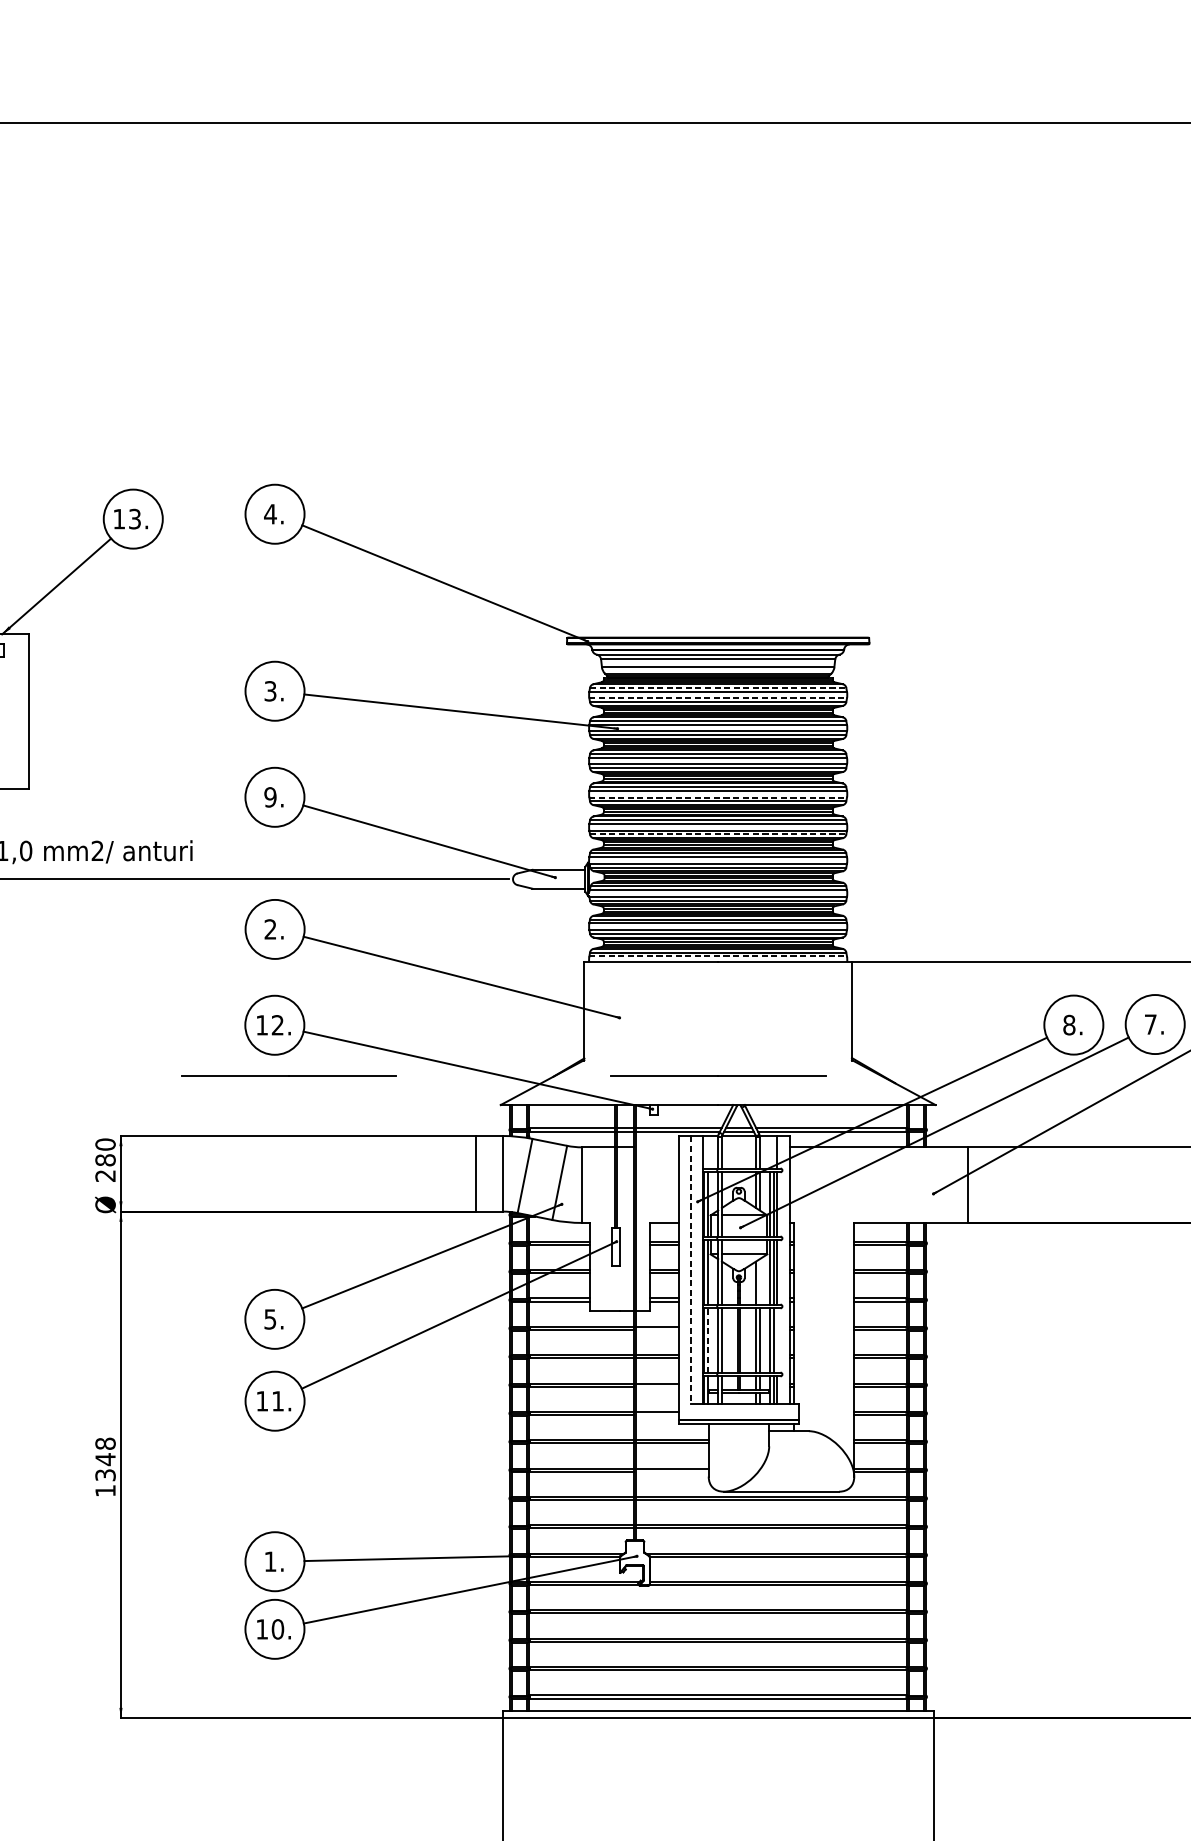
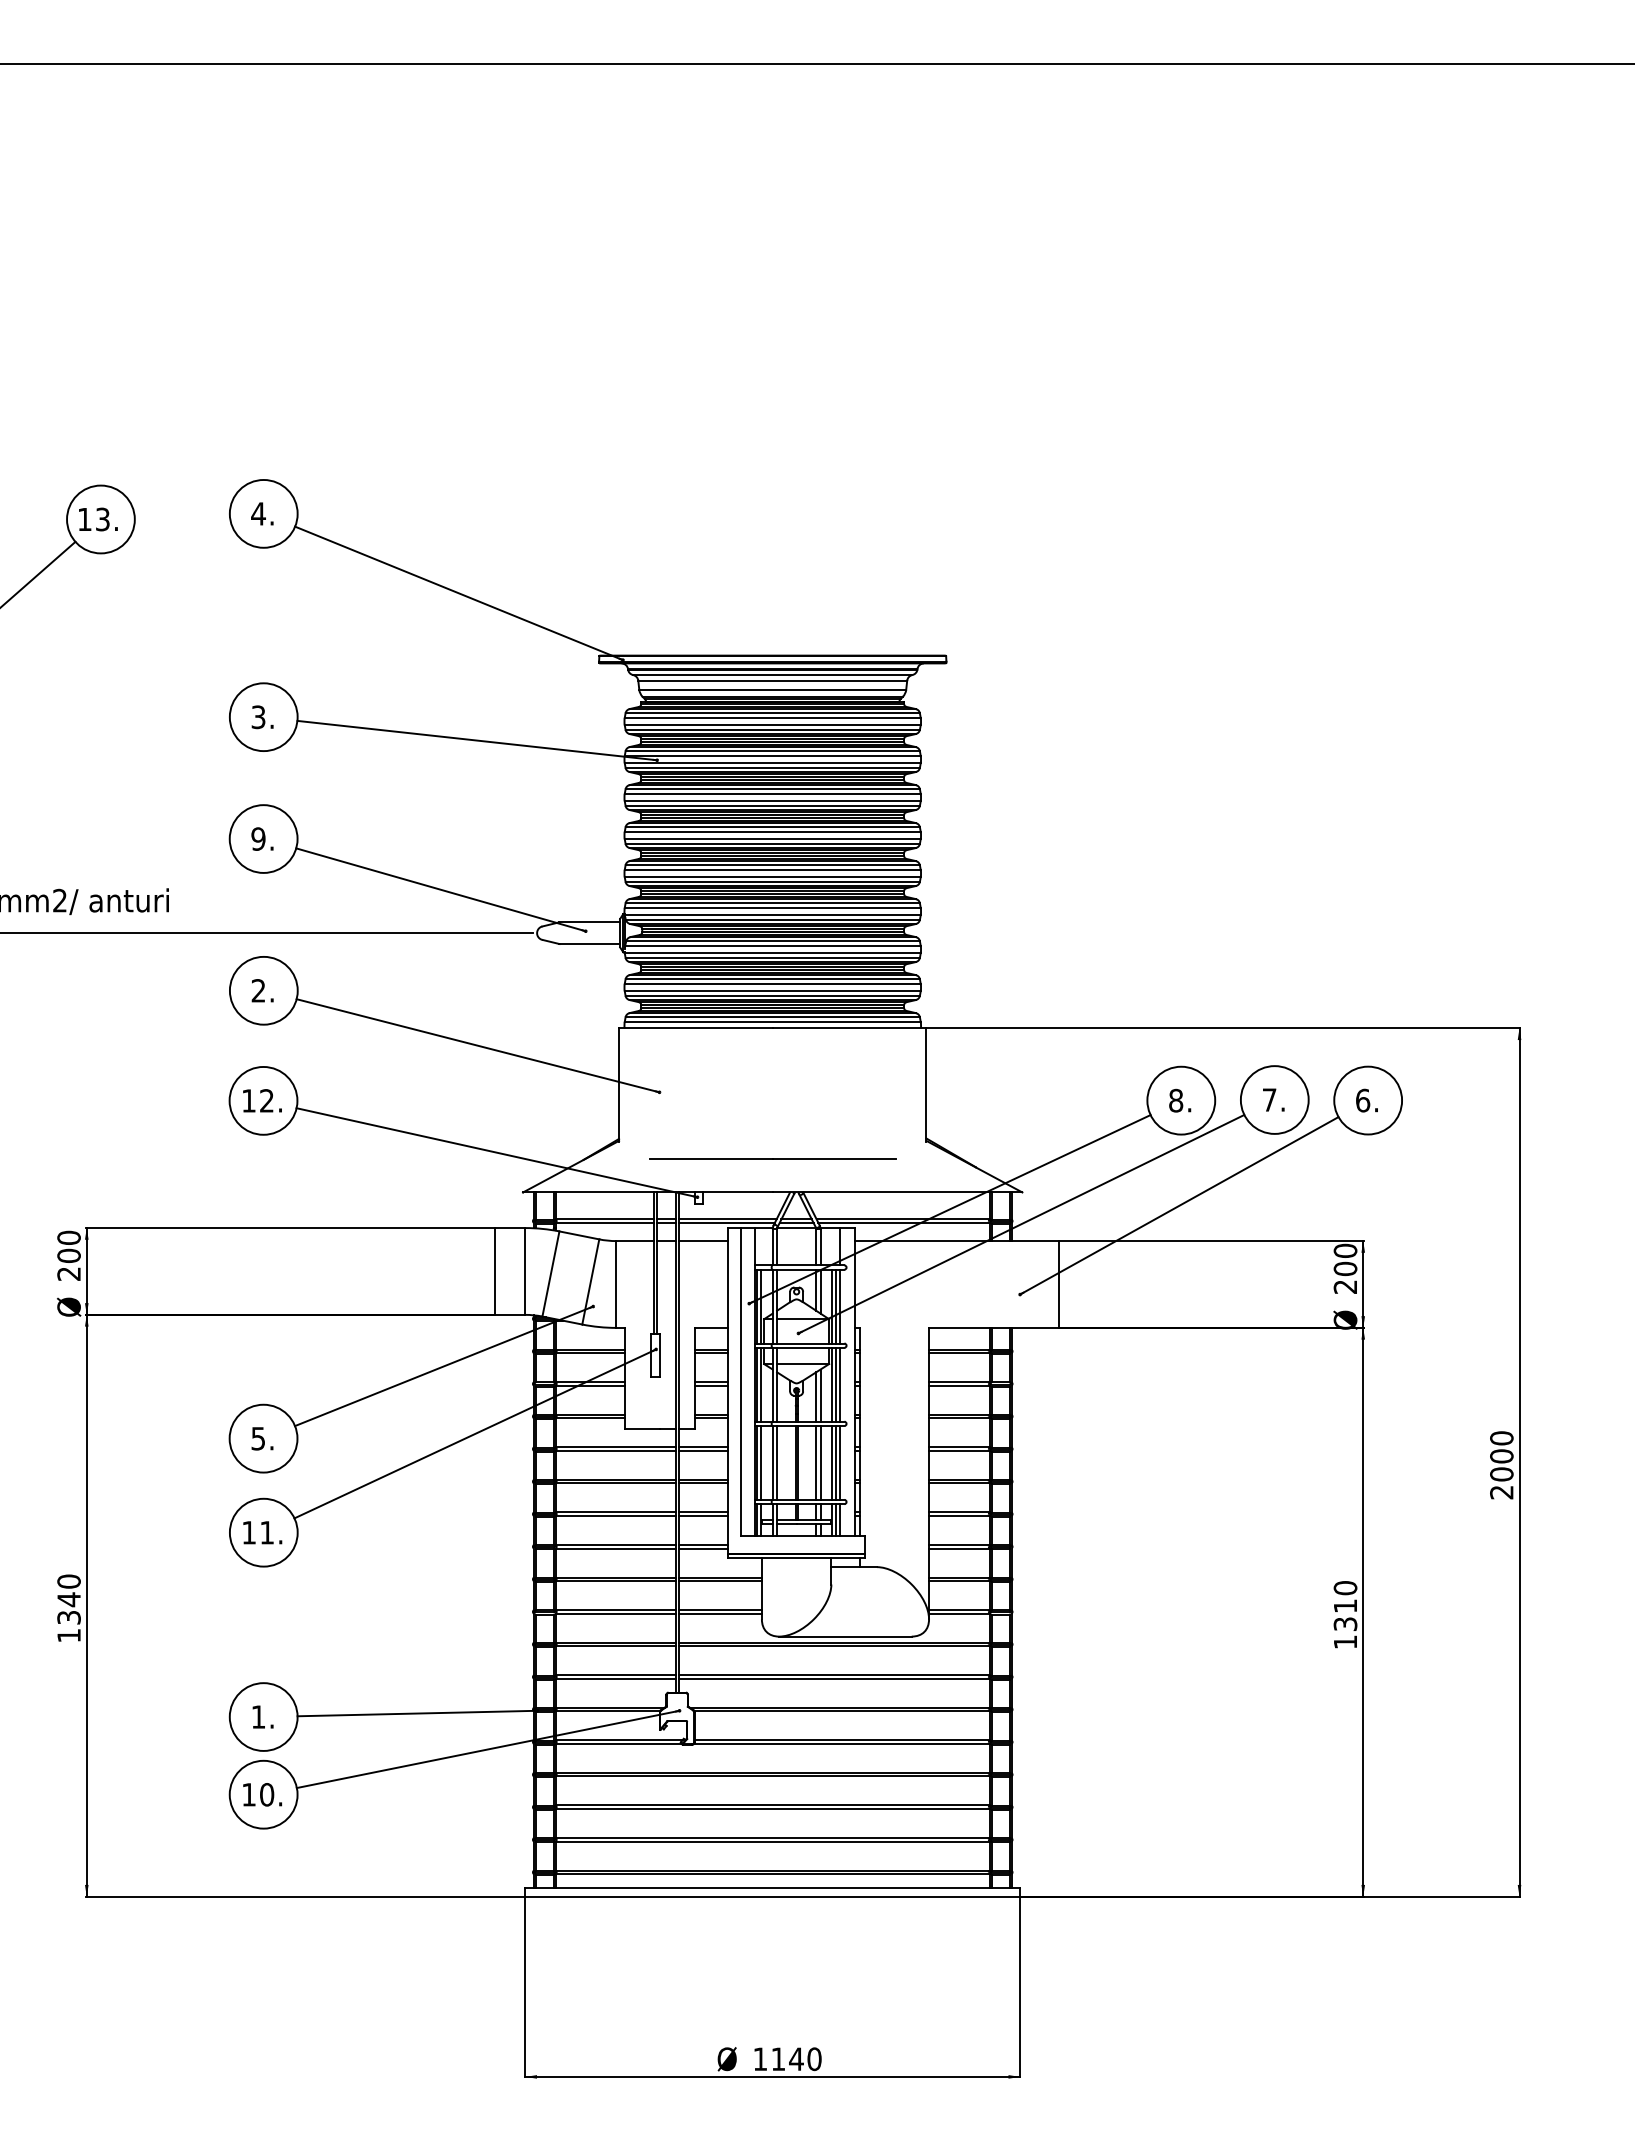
line: (718, 688) -> (773, 713), dashed -> solid
line: (717, 698) -> (772, 725), dashed -> solid
line: (717, 797) -> (772, 839), dashed -> solid
line: (718, 834) -> (773, 881), dashed -> solid
line: (717, 956) -> (772, 1021), dashed -> solid
line: (288, 1075) -> (279, 1158), removed
line: (657, 1147) -> (703, 1241), added
text: (105, 1159) -> (68, 1255), 280 -> 200
line: (690, 1270) -> (740, 1382), dashed -> solid
line: (759, 1281) -> (820, 1395), added
line: (657, 1329) -> (703, 1450), added
line: (708, 1340) -> (761, 1462), dashed -> solid
line: (777, 1340) -> (840, 1462), added
line: (657, 1386) -> (703, 1515), added
line: (657, 1414) -> (703, 1548), added
text: (105, 1443) -> (68, 1581), 1348 -> 1340
line: (671, 1471) -> (719, 1613), added

